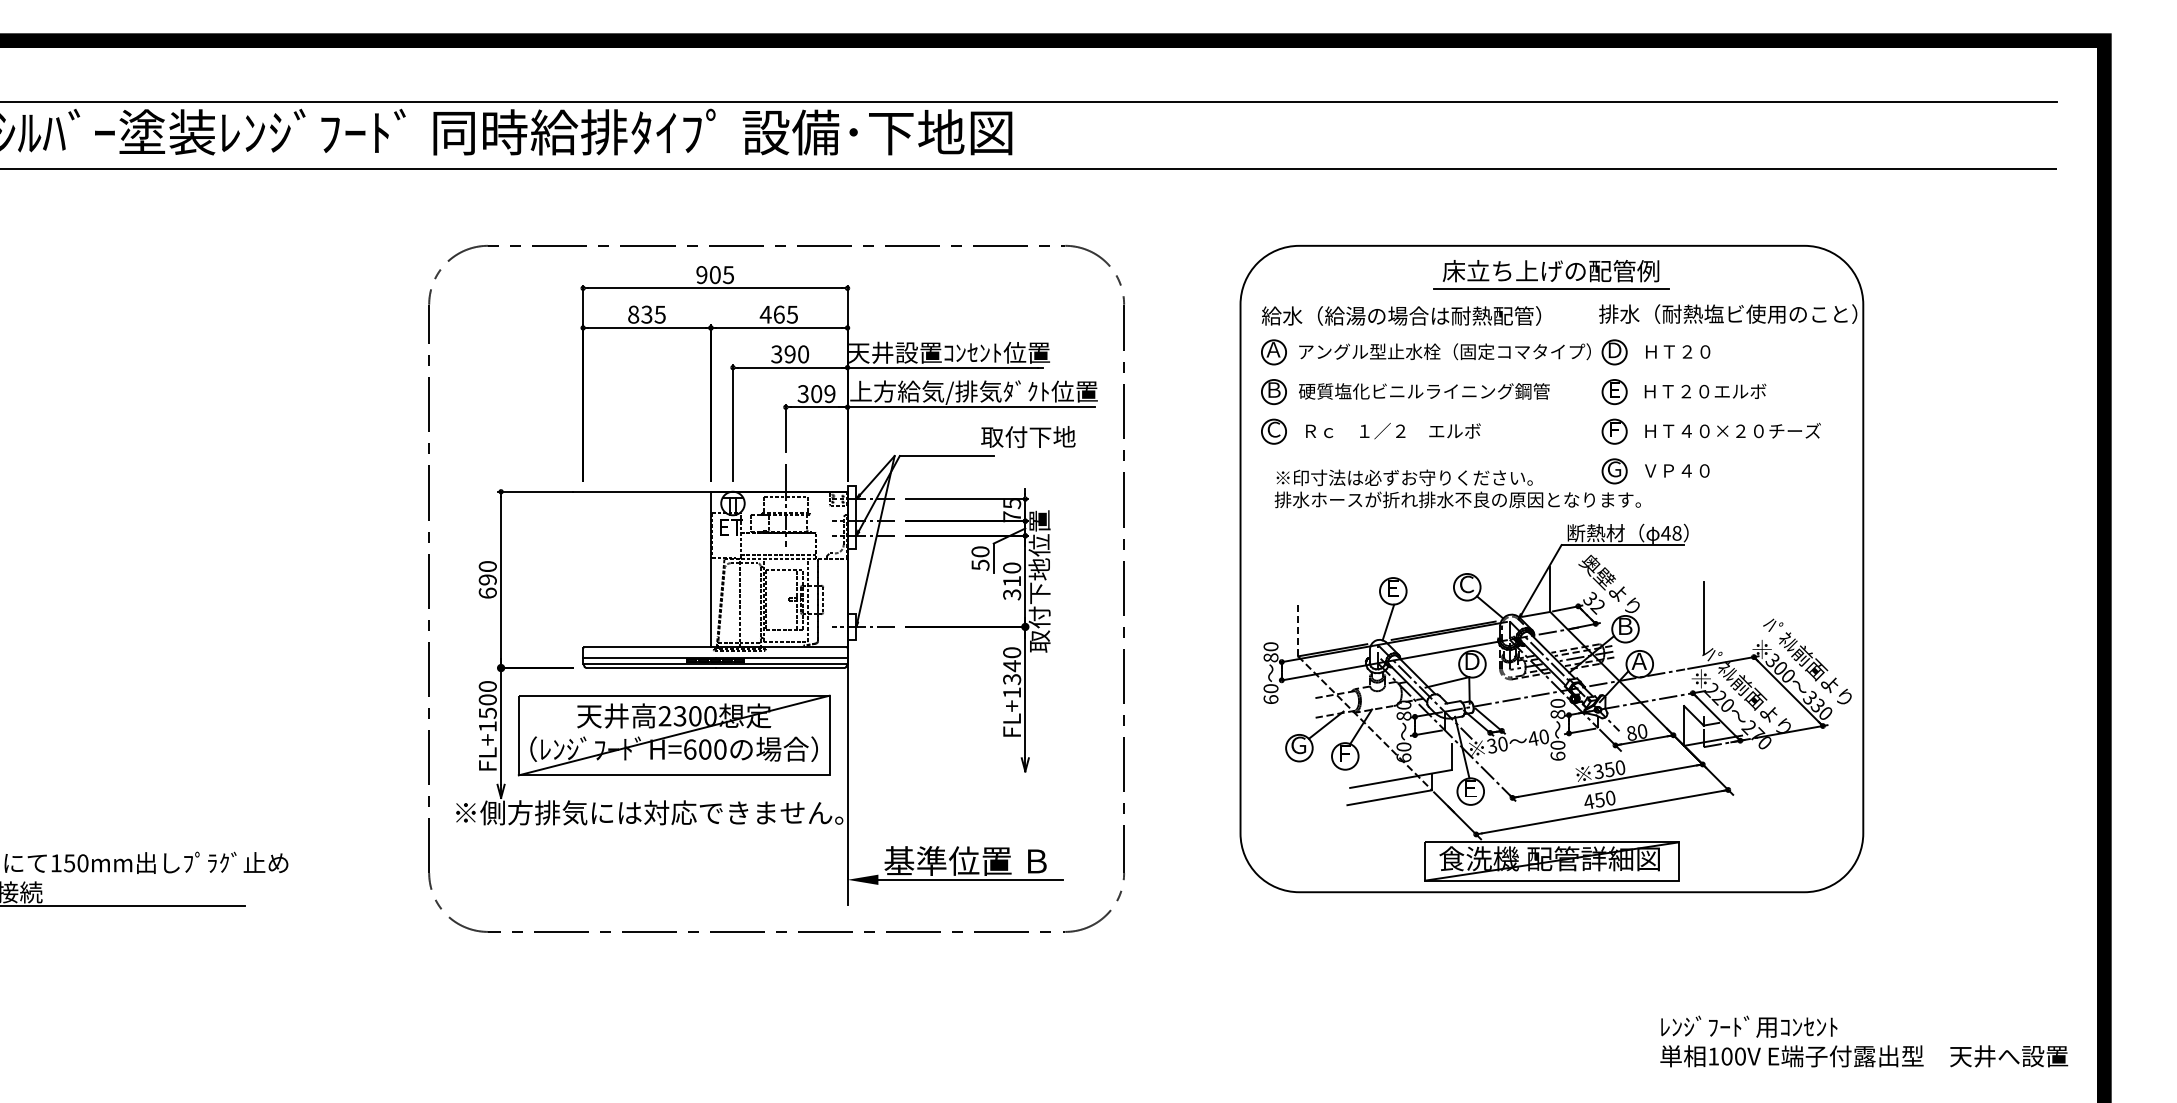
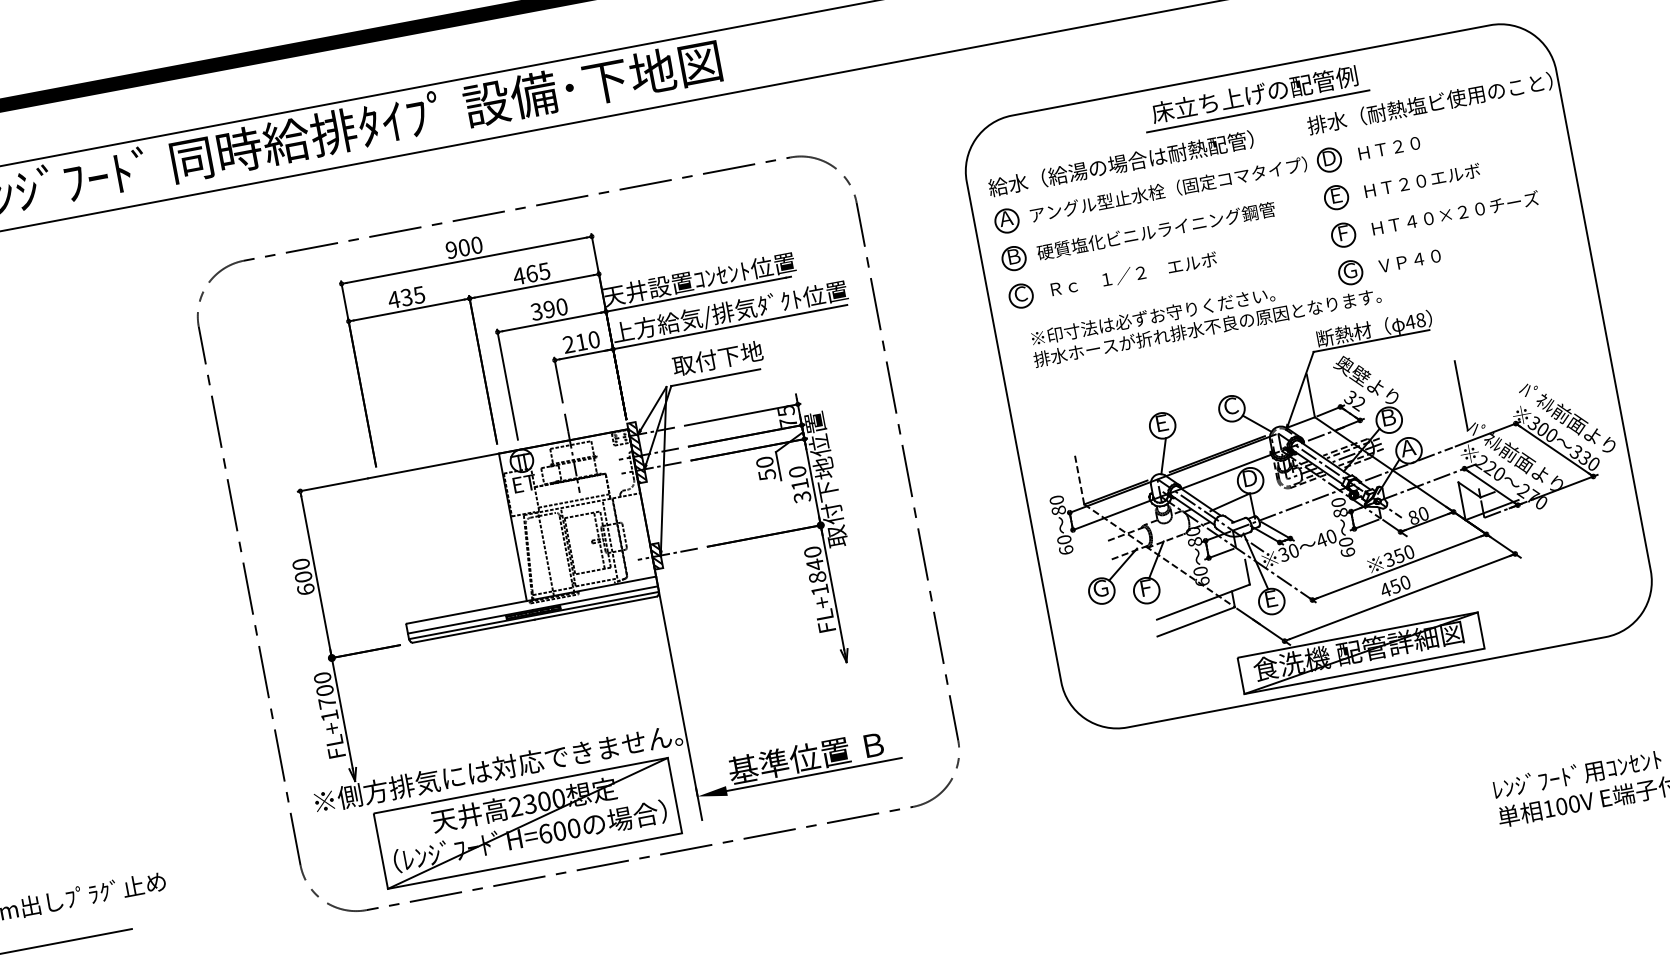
text: (728, 274) -> (476, 244), 905 -> 900
text: (633, 314) -> (393, 299), 835 -> 435
text: (816, 394) -> (581, 342), 309 -> 210
text: (1028, 436) -> (717, 358), moved
hatch: (851, 517) -> (636, 452), added
text: (487, 579) -> (303, 576), 690 -> 600
hatch: (851, 626) -> (656, 556), added
text: (1011, 679) -> (817, 577), FL+1340 -> FL+1840
text: (487, 712) -> (326, 702), FL+1500 -> FL+1700
part: (673, 735) -> (527, 823), moved

